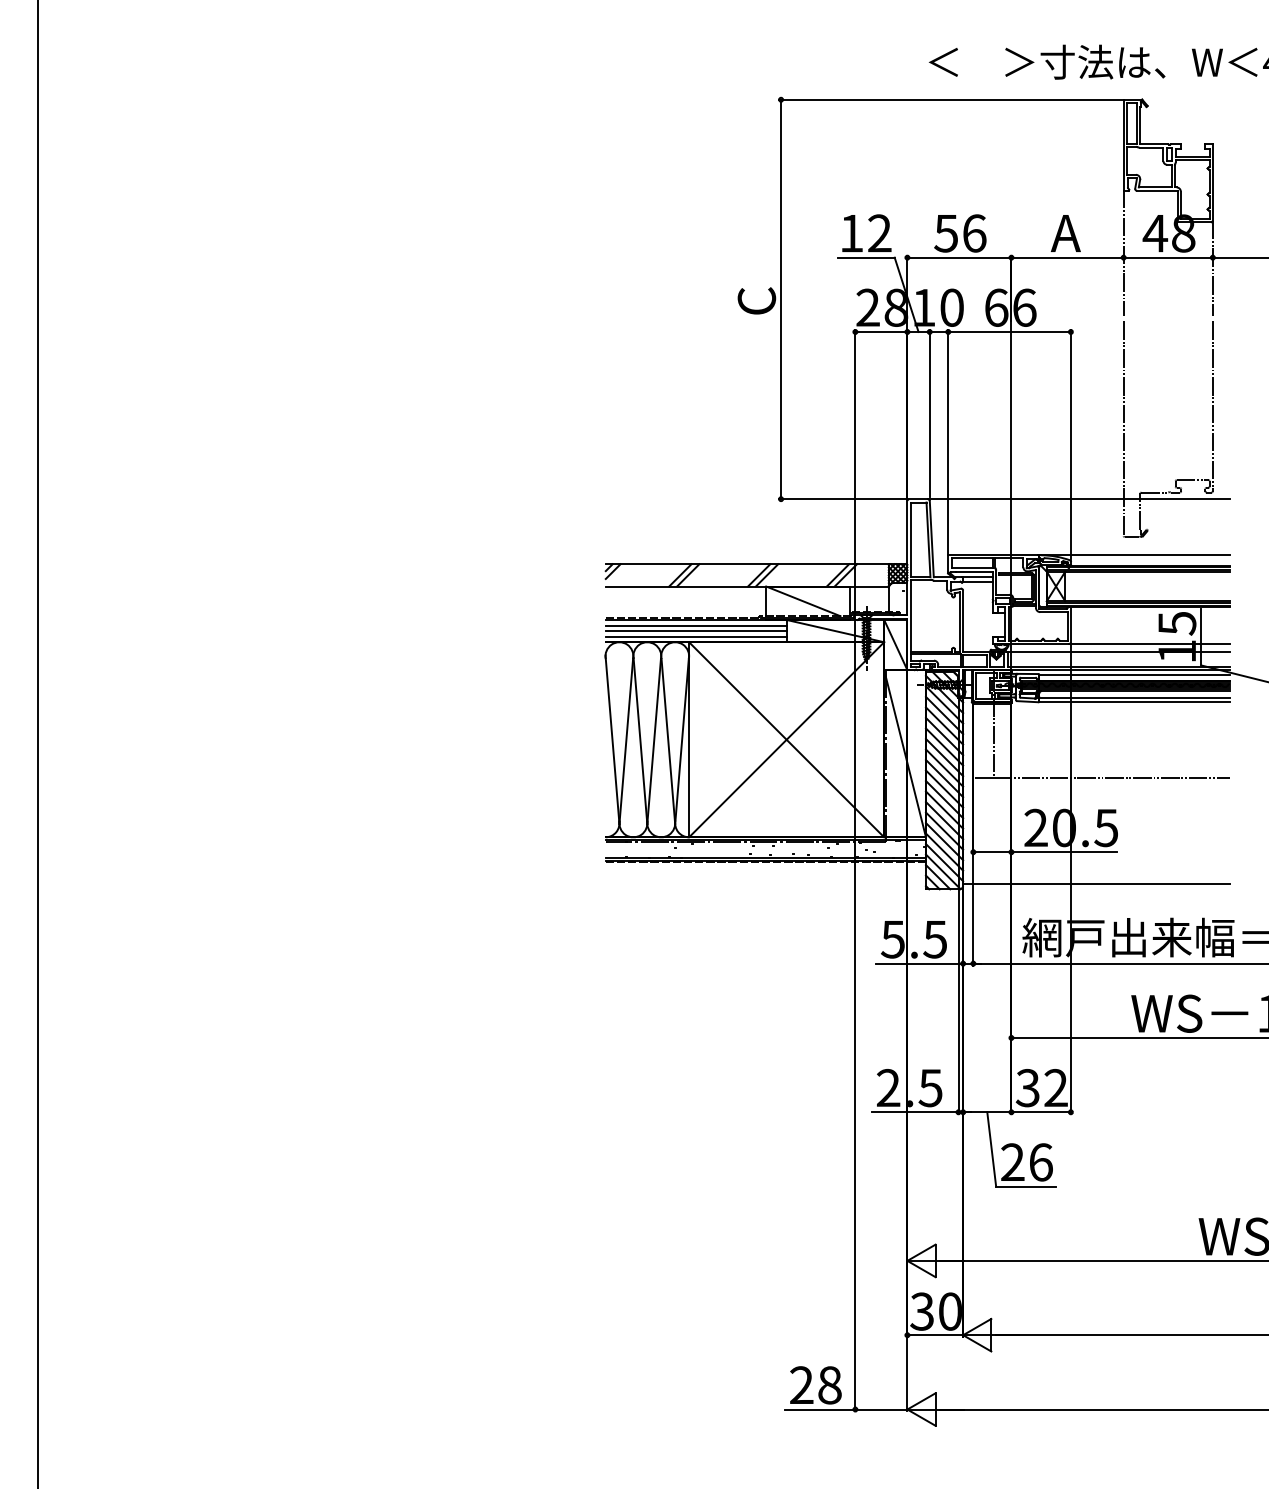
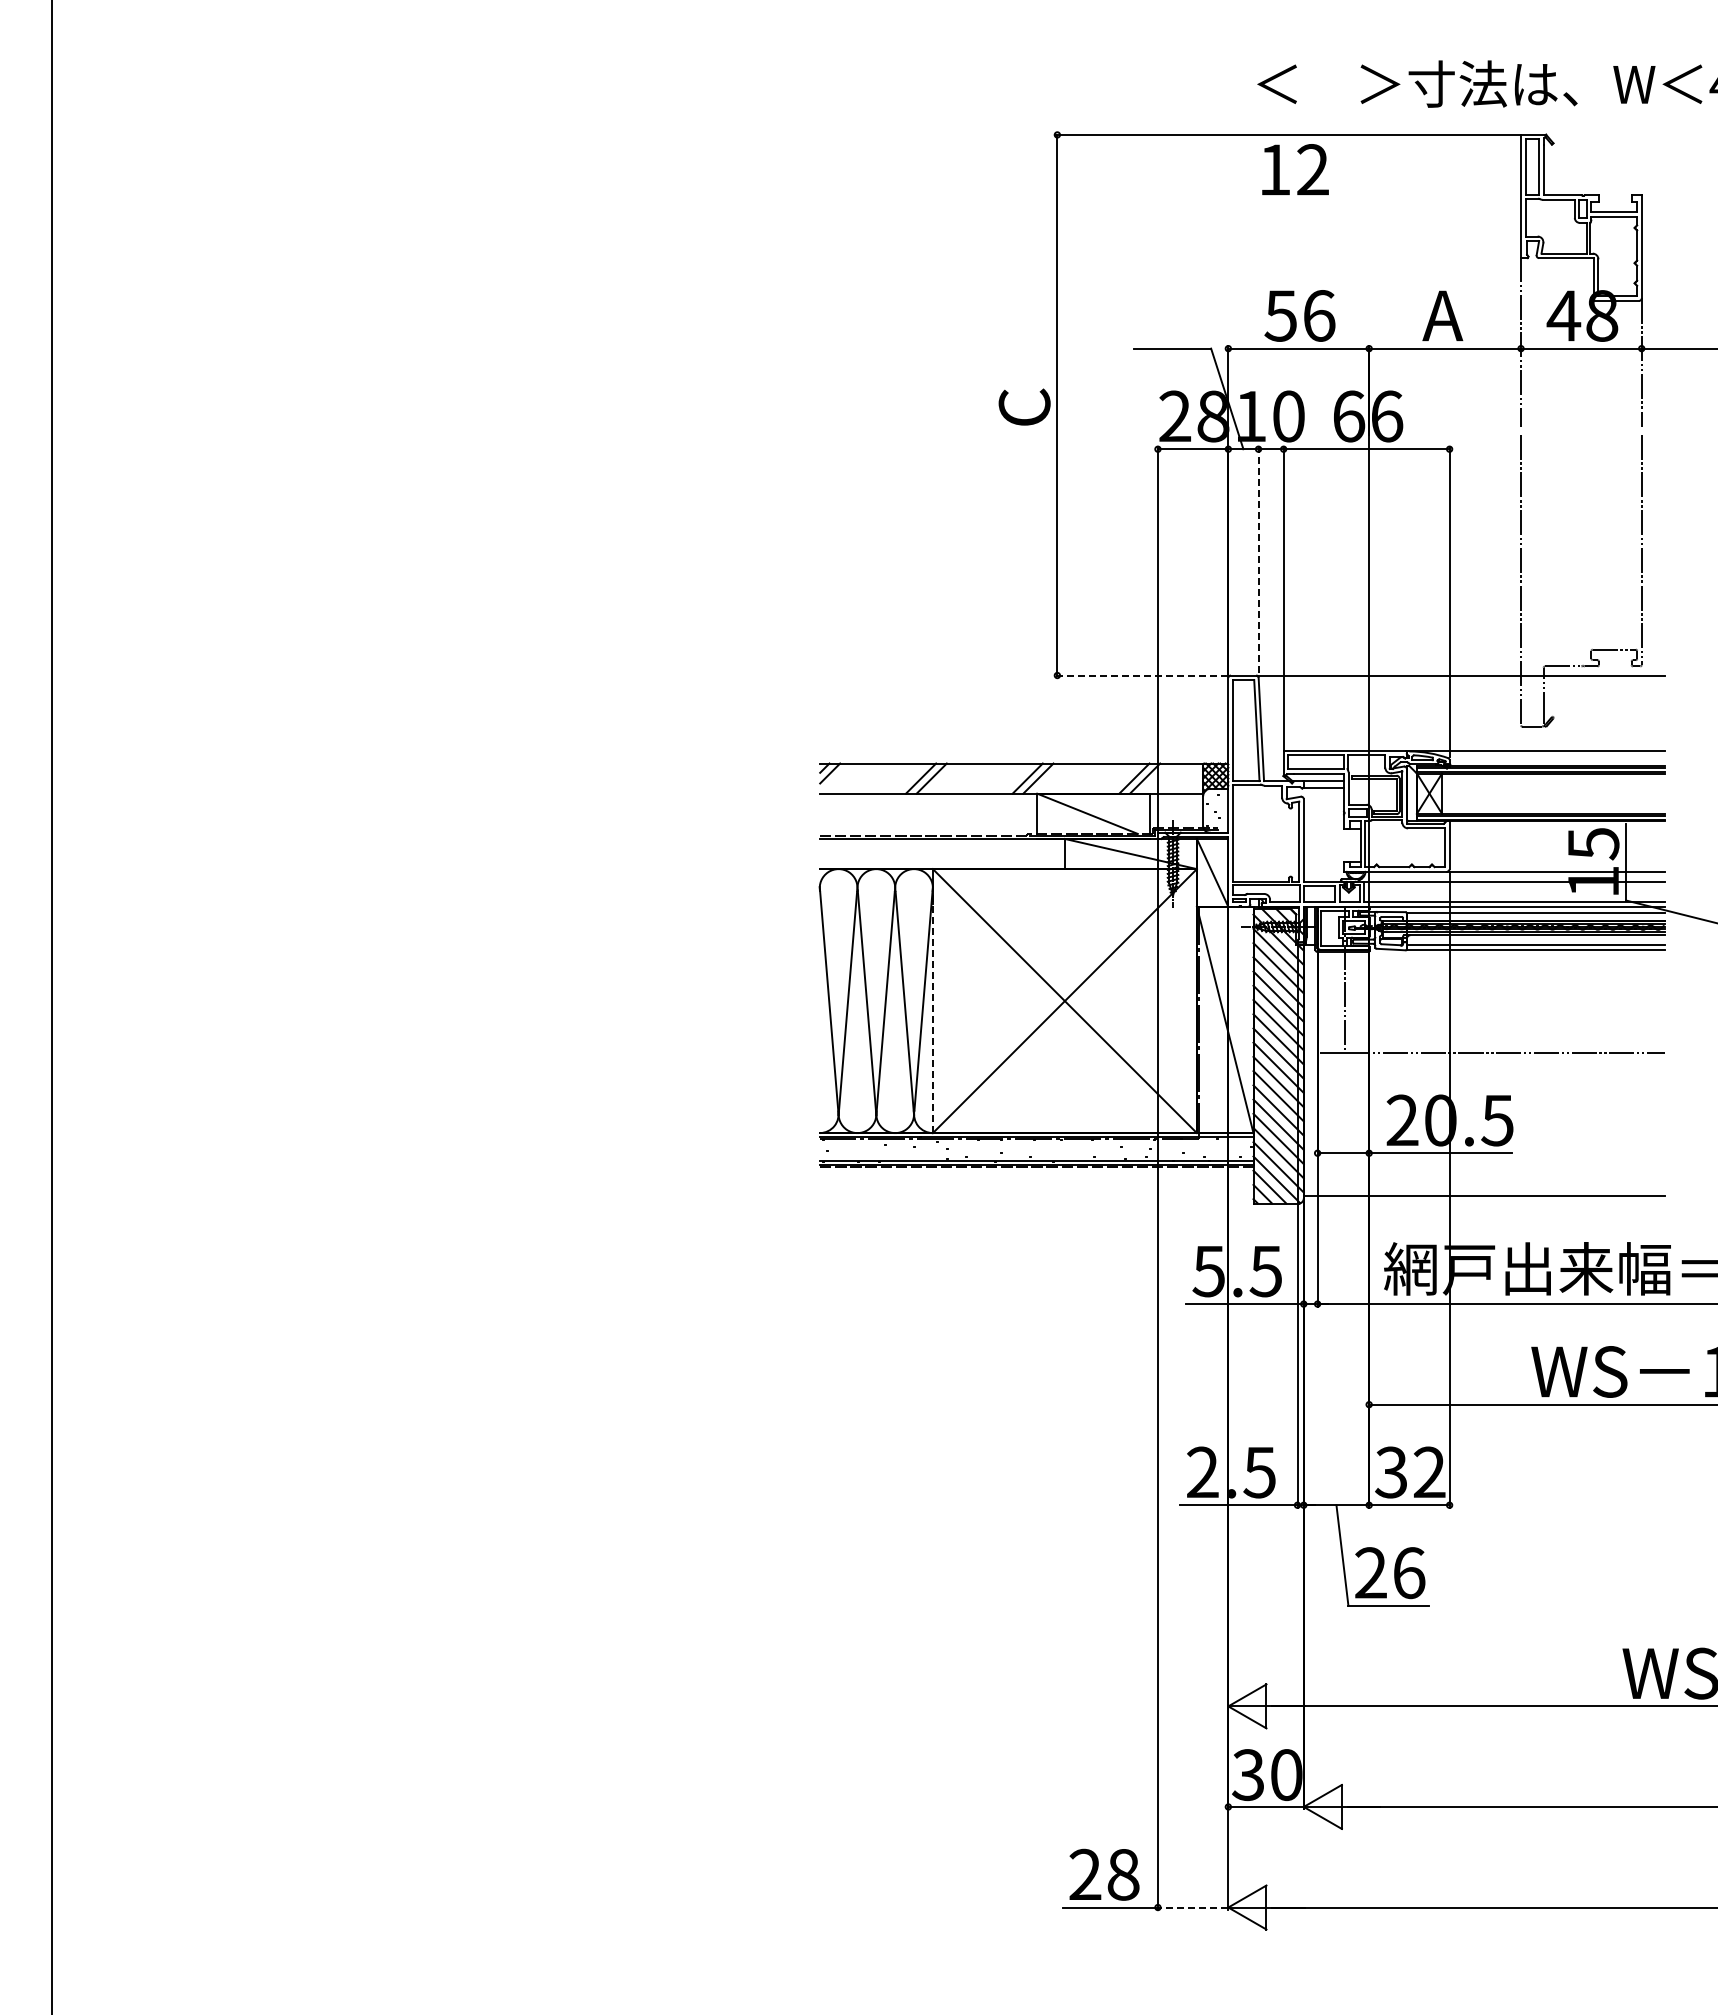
text: (866, 233) -> (1295, 169), moved
line: (929, 413) -> (1258, 559), solid -> dashed
line: (843, 499) -> (1141, 675), solid -> dashed
line: (696, 625) -> (942, 846), removed
line: (696, 631) -> (942, 854), removed
line: (696, 636) -> (942, 861), removed
line: (688, 746) -> (932, 1010), solid -> dashed
line: (880, 1409) -> (1192, 1907), solid -> dashed

